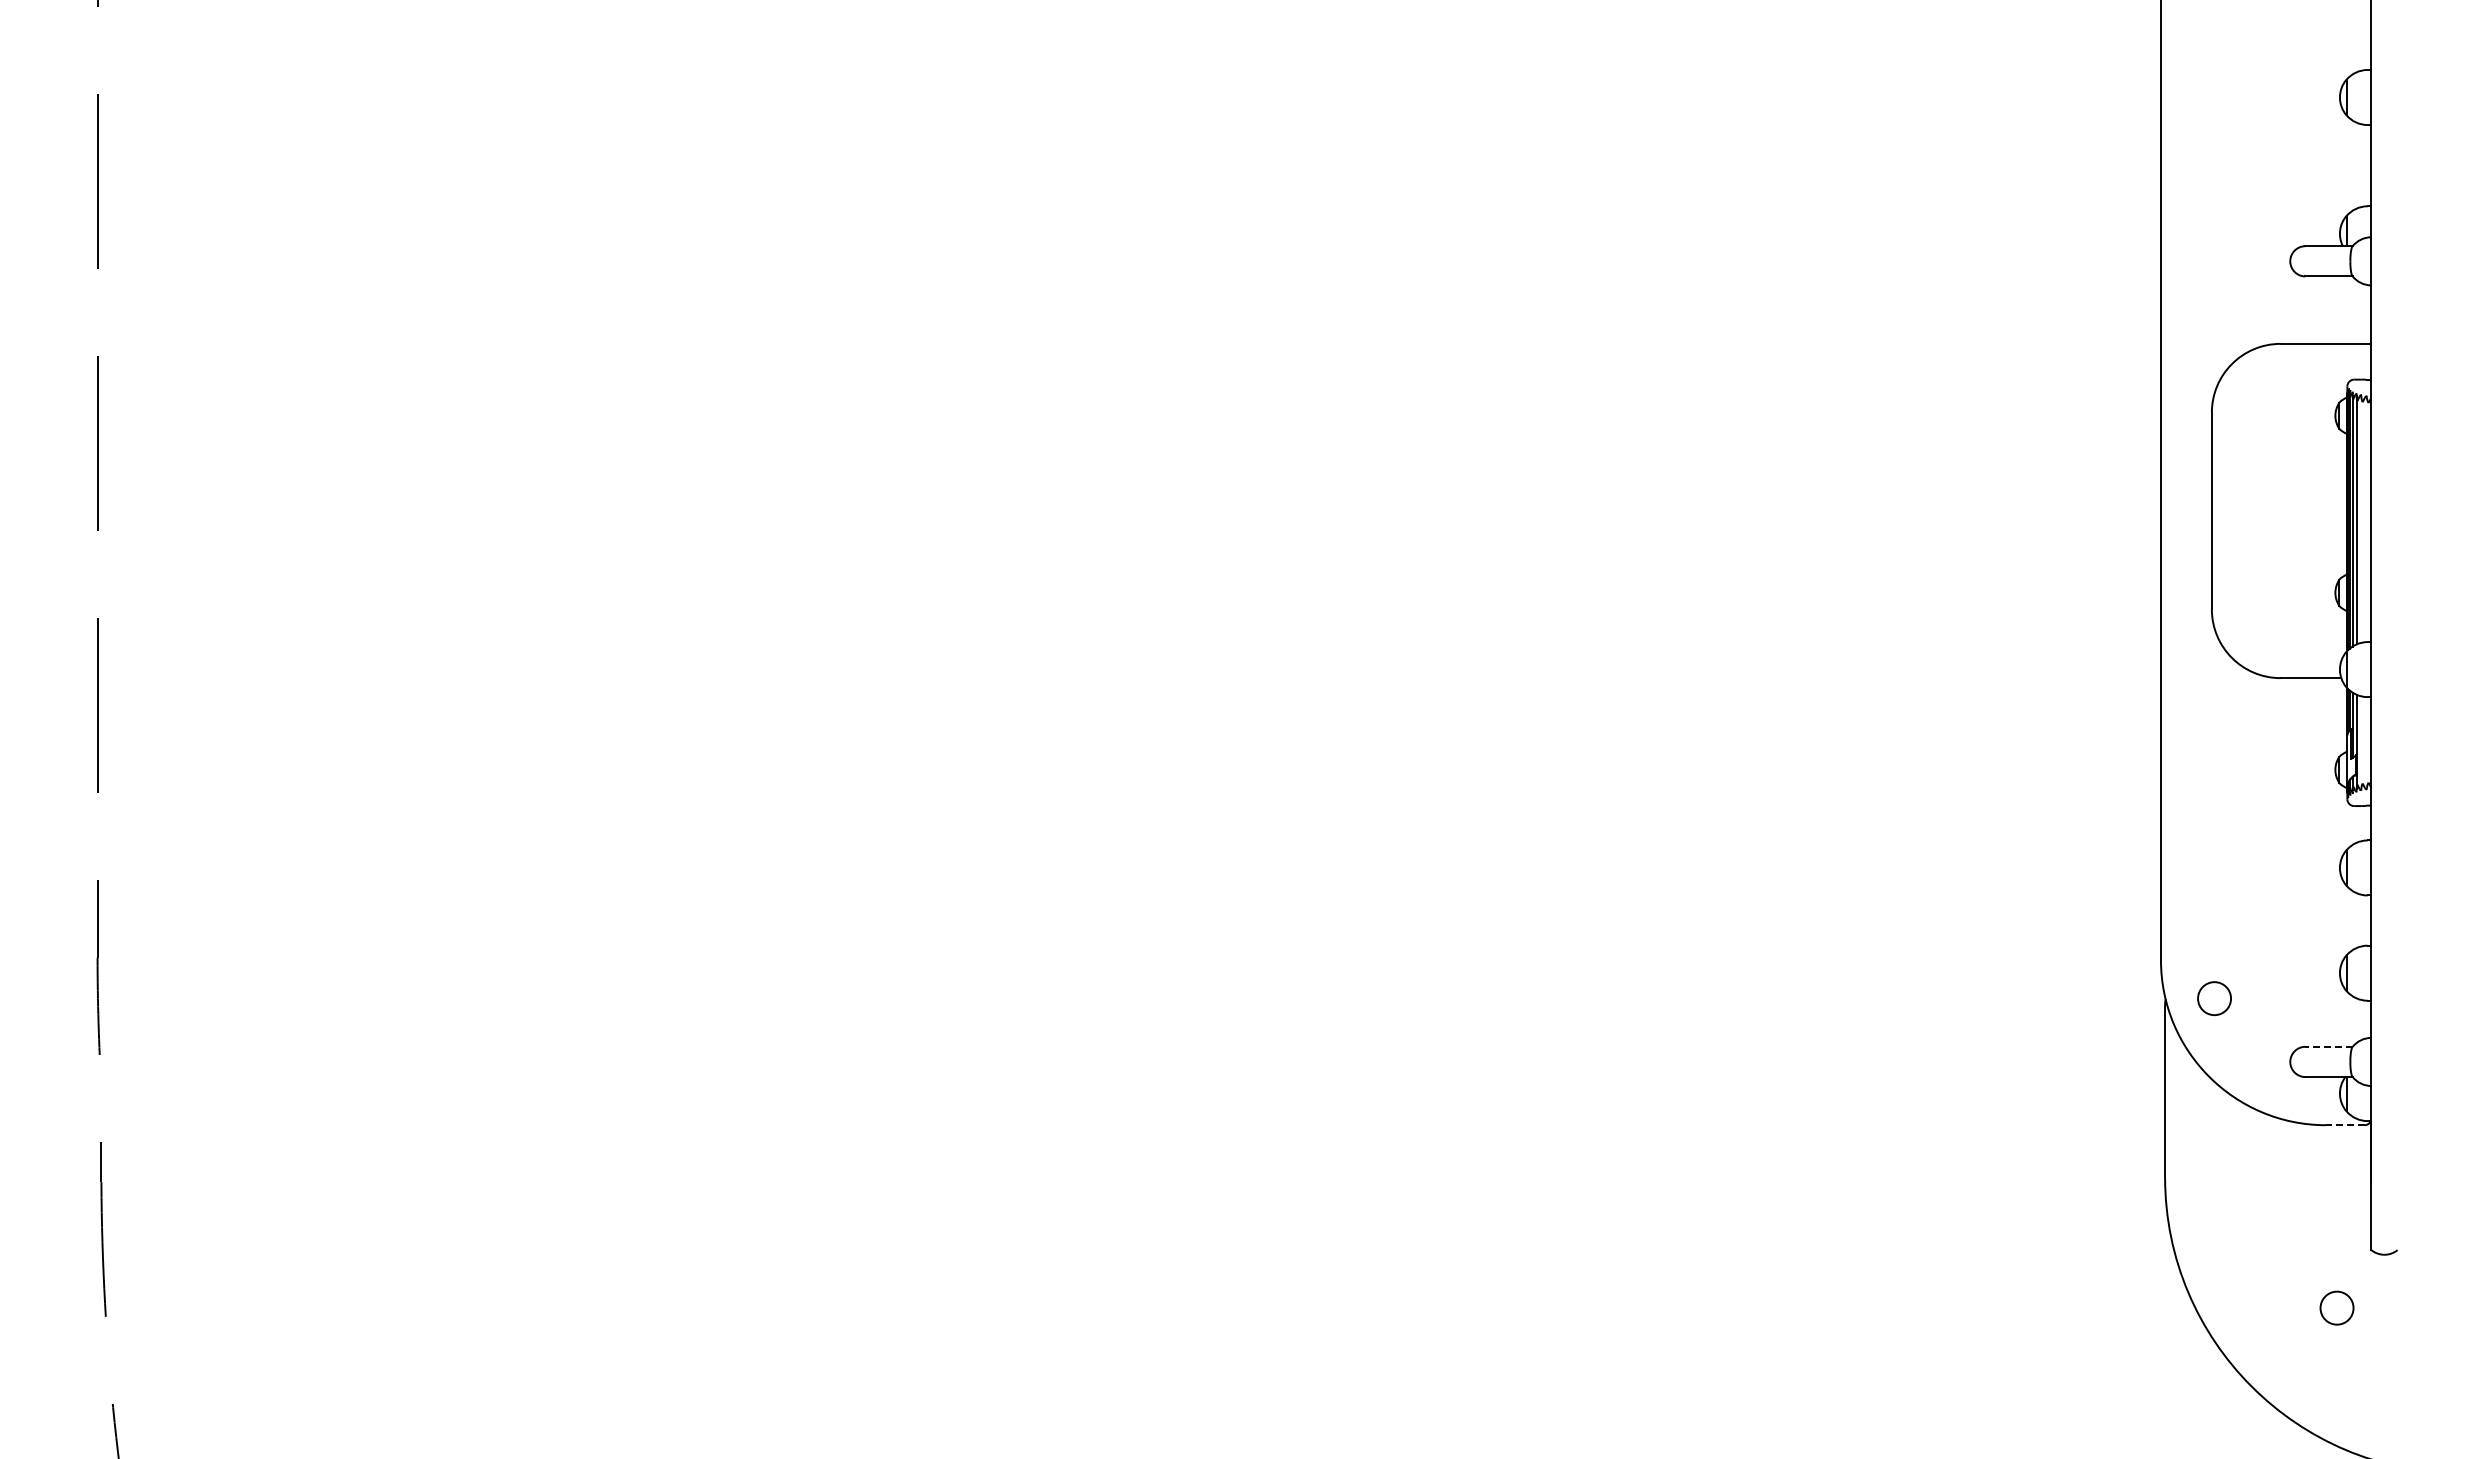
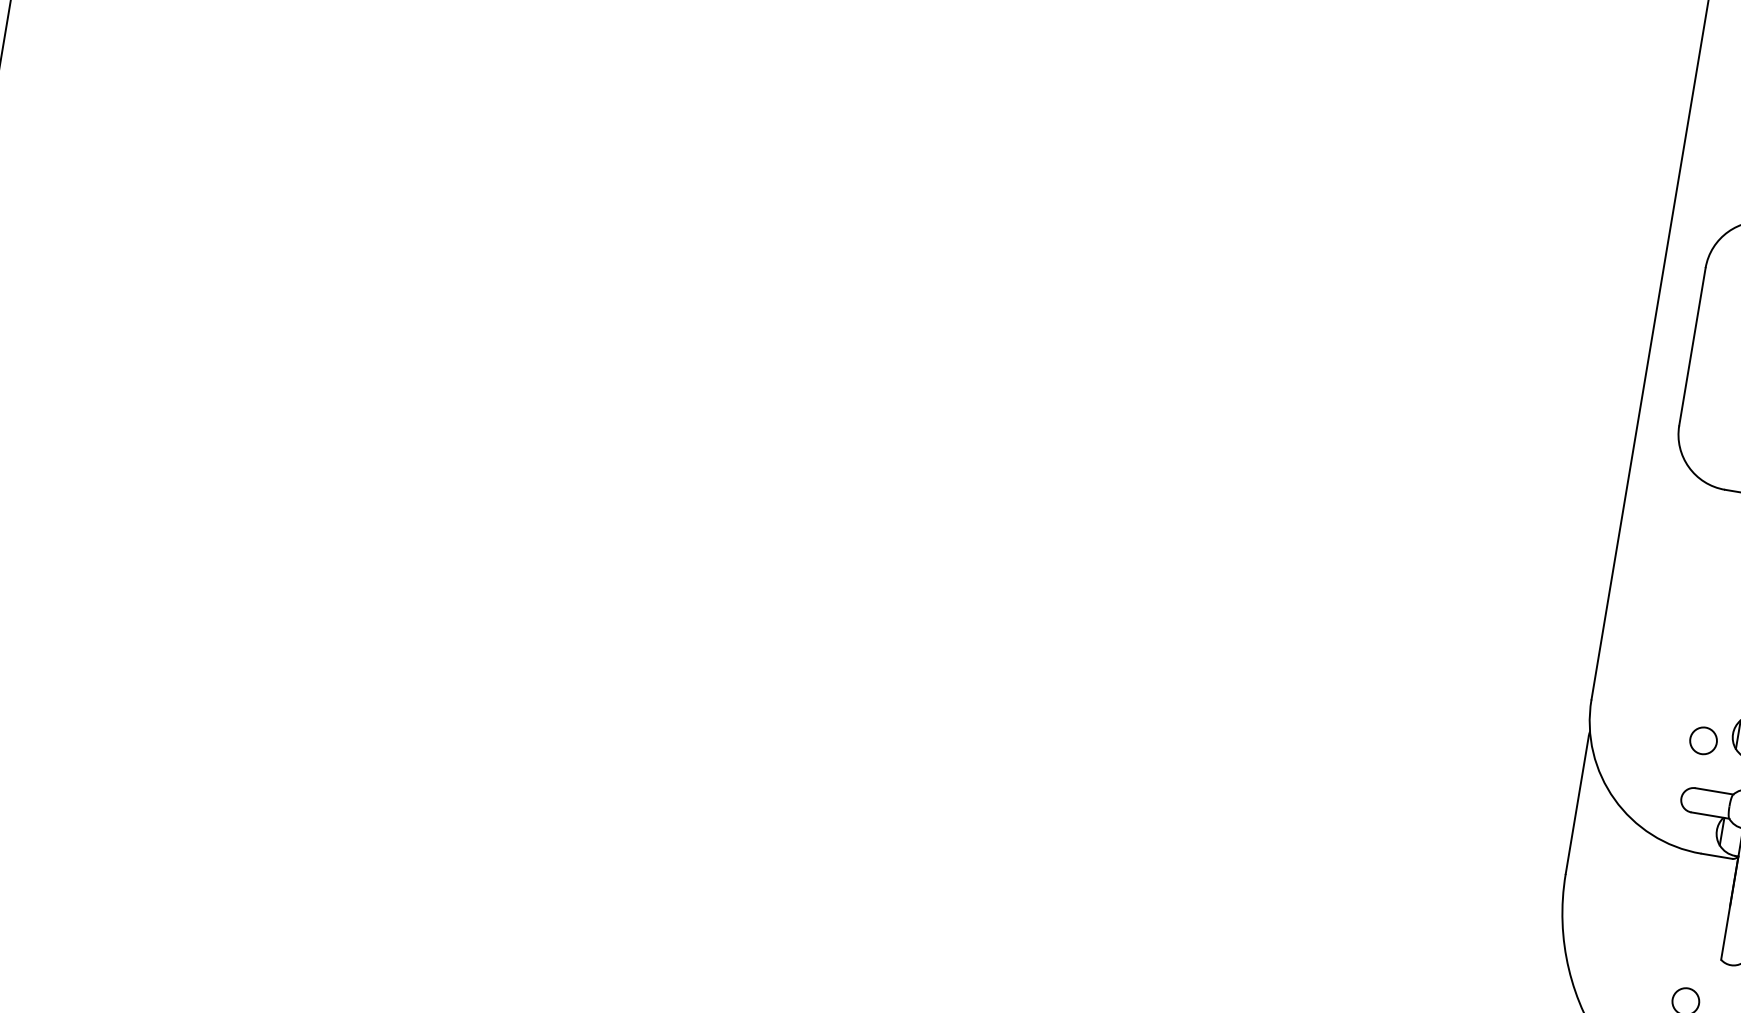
circle: (2214, 998) -> (1703, 740), moved
line: (2329, 1046) -> (1714, 791), dashed -> solid
line: (2344, 1125) -> (1716, 856), dashed -> solid

